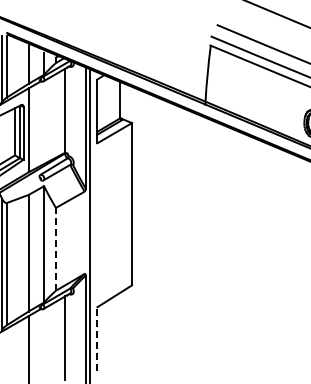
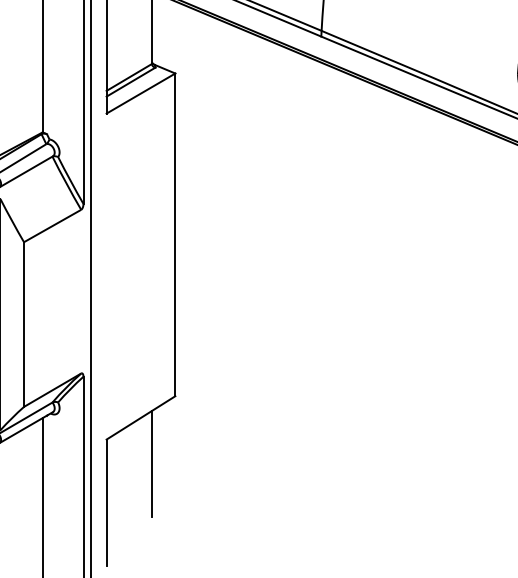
line: (55, 248) -> (23, 322), dashed -> solid
line: (120, 319) -> (152, 464), added
line: (97, 339) -> (106, 503), dashed -> solid

